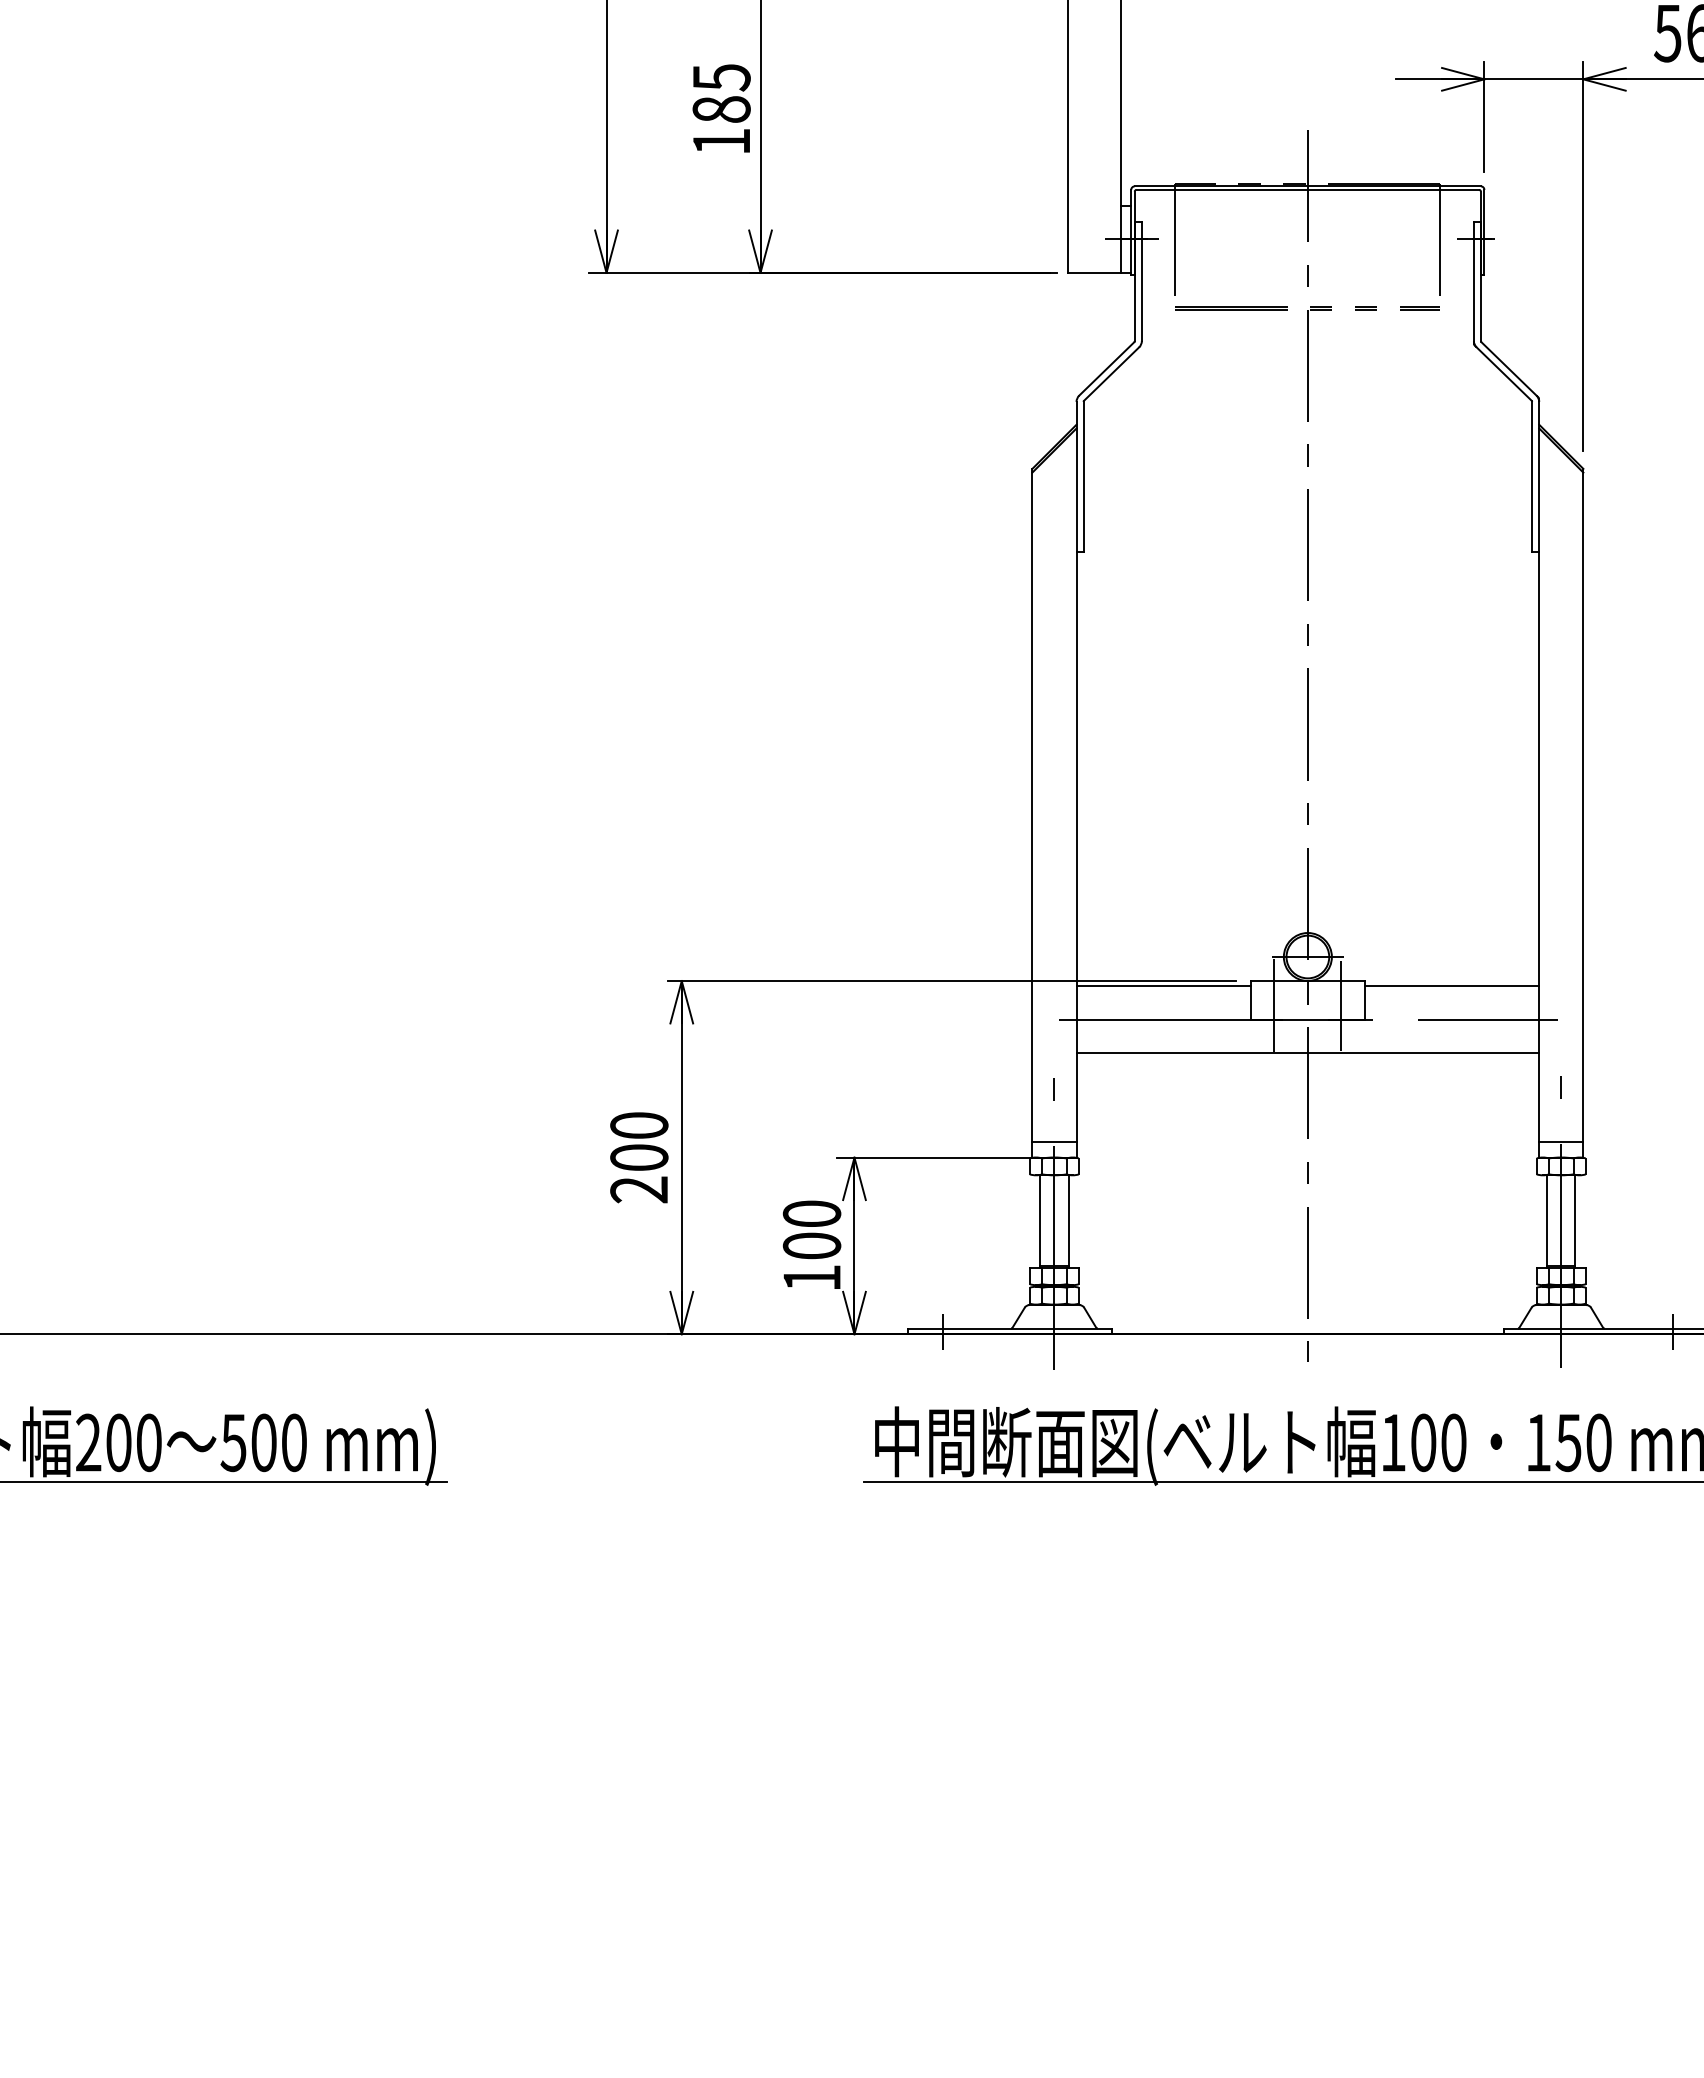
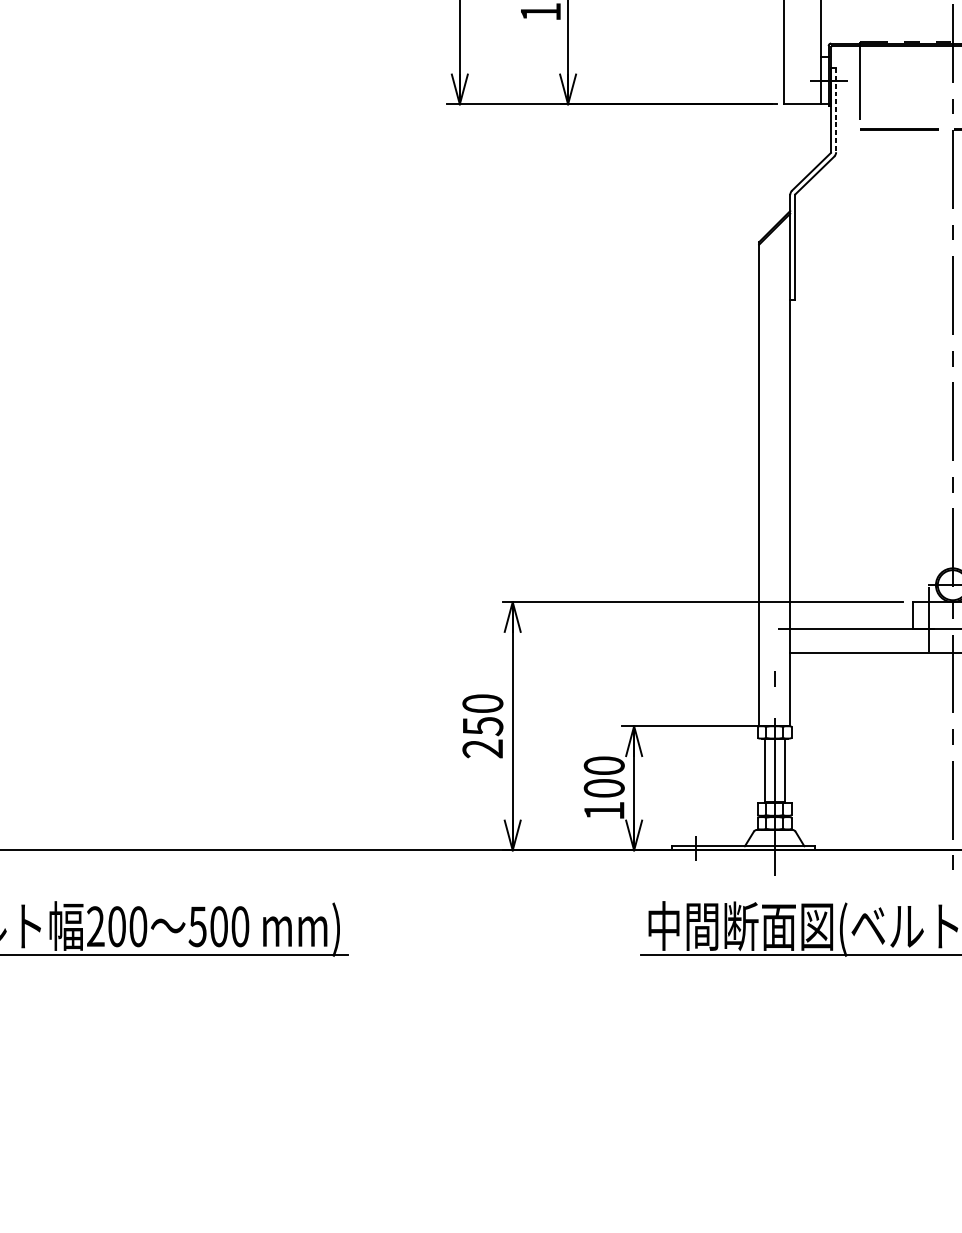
line: (1141, 281) -> (835, 110), solid -> dashed
line: (1163, 986) -> (851, 605), removed
line: (1054, 1141) -> (774, 714), removed
text: (639, 1157) -> (483, 726), 200 -> 250

